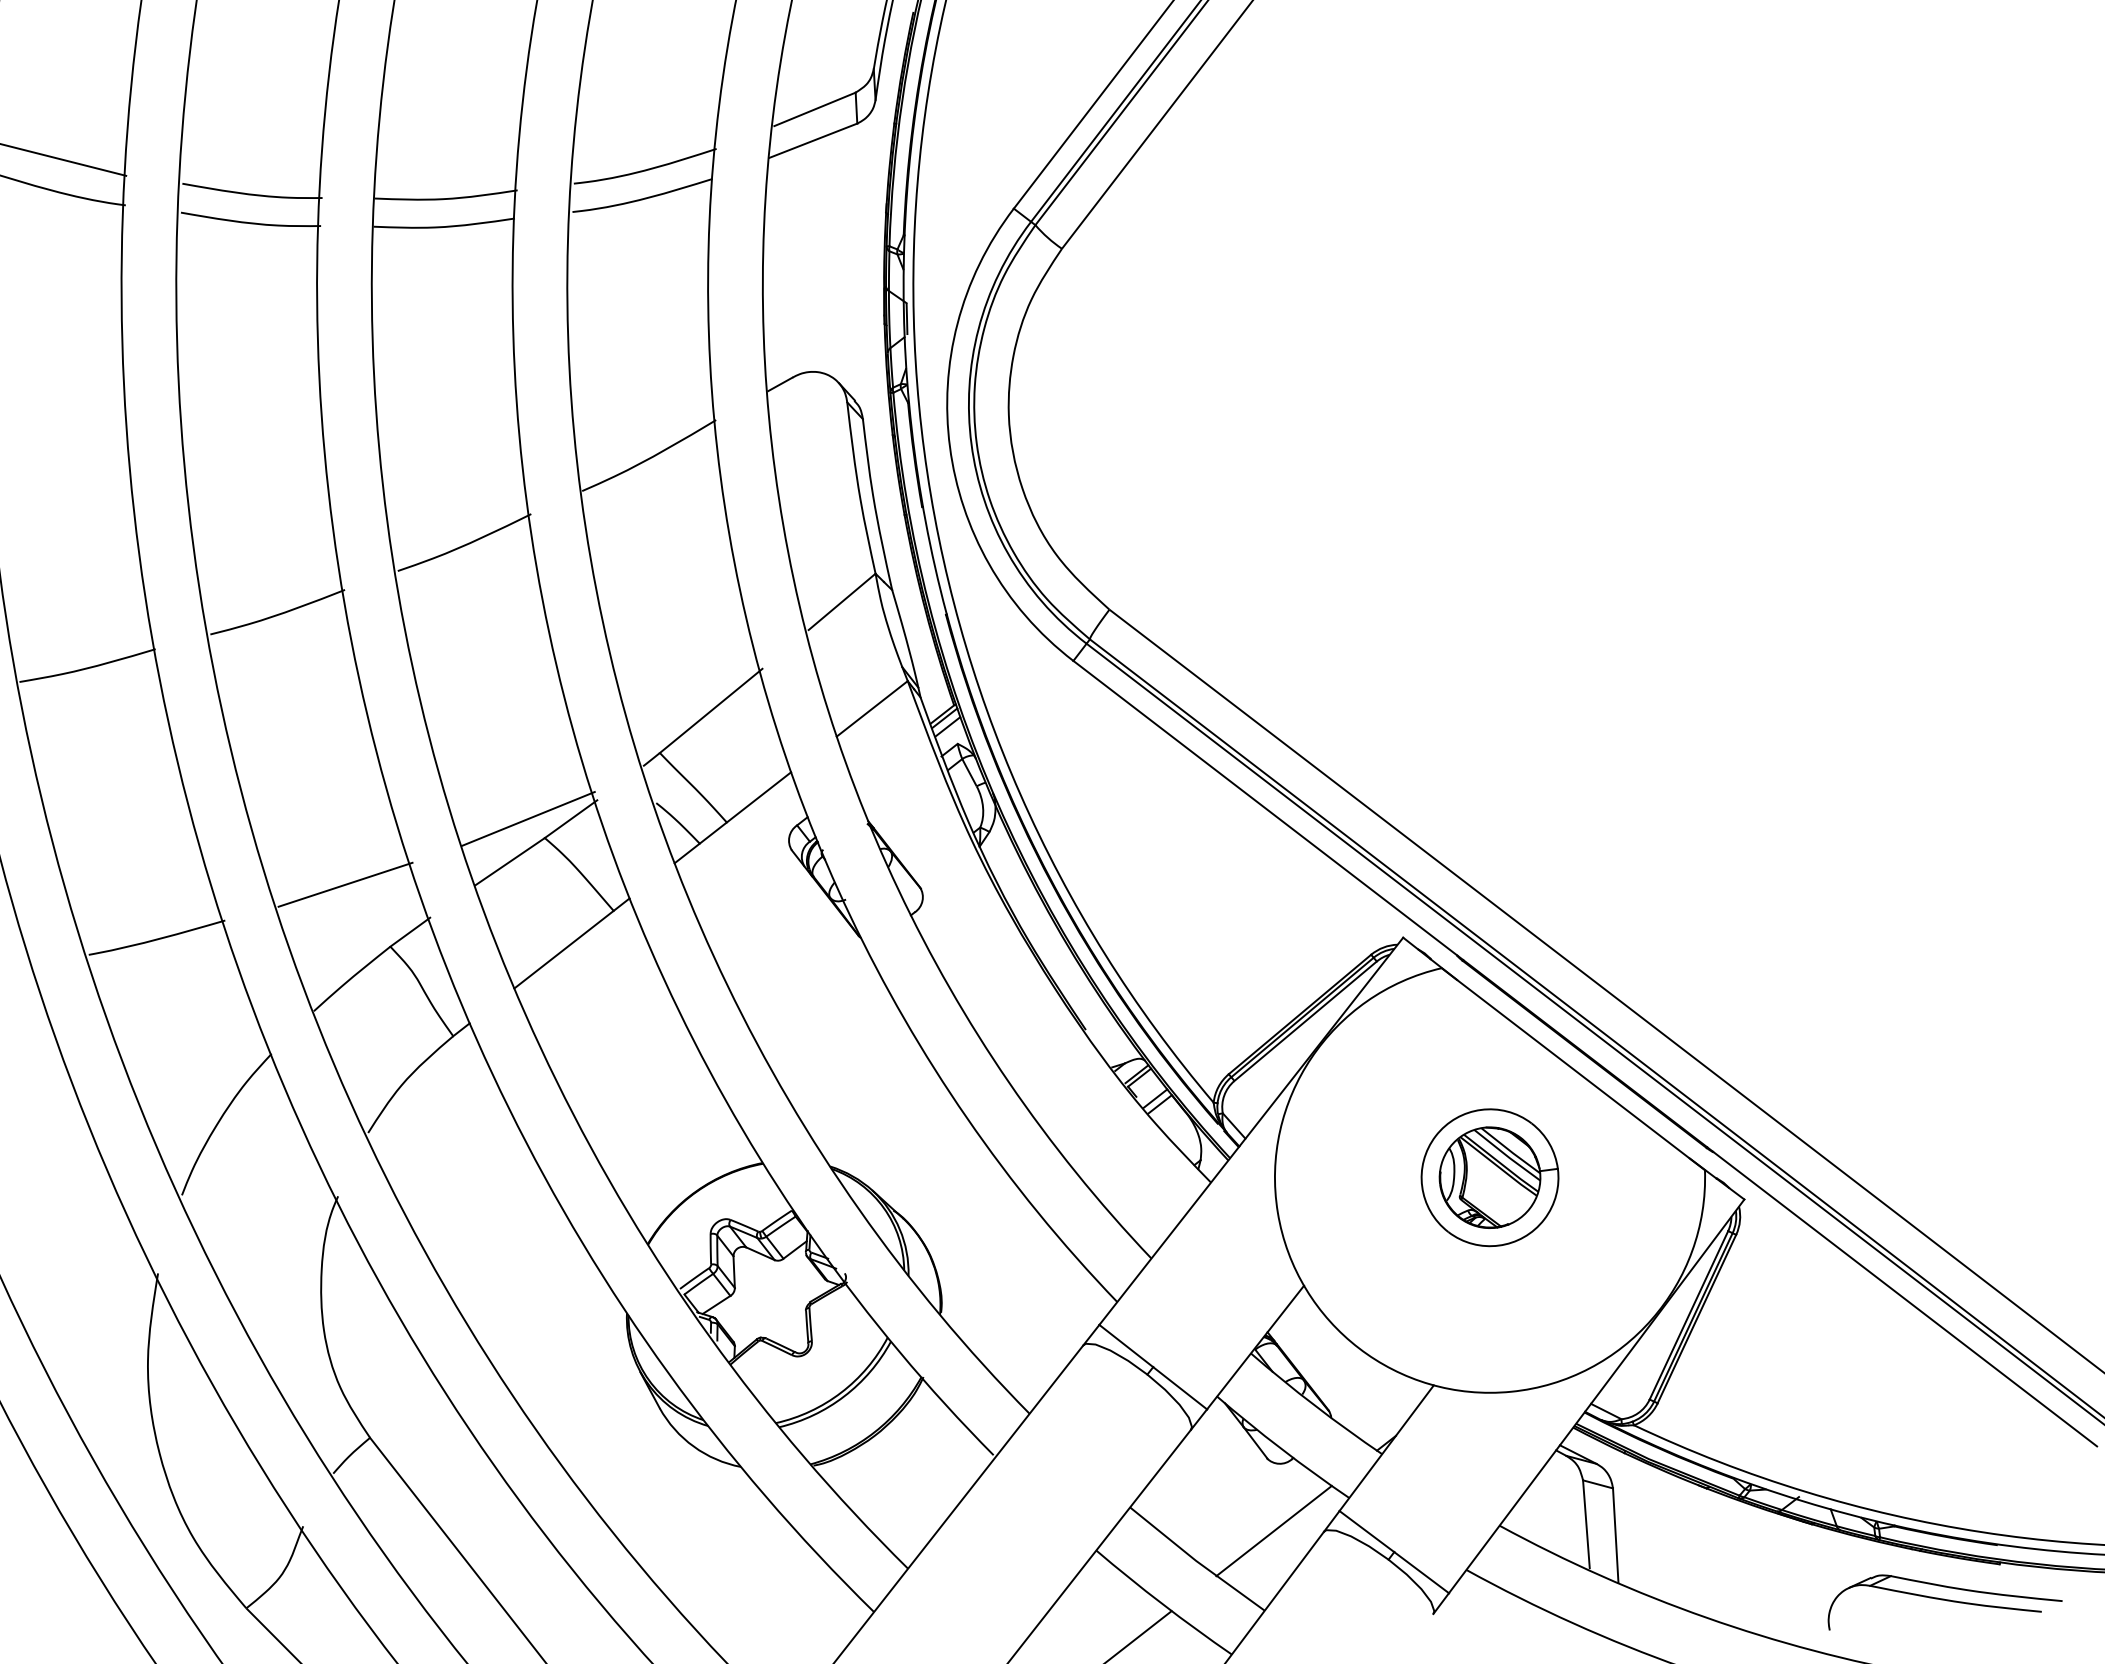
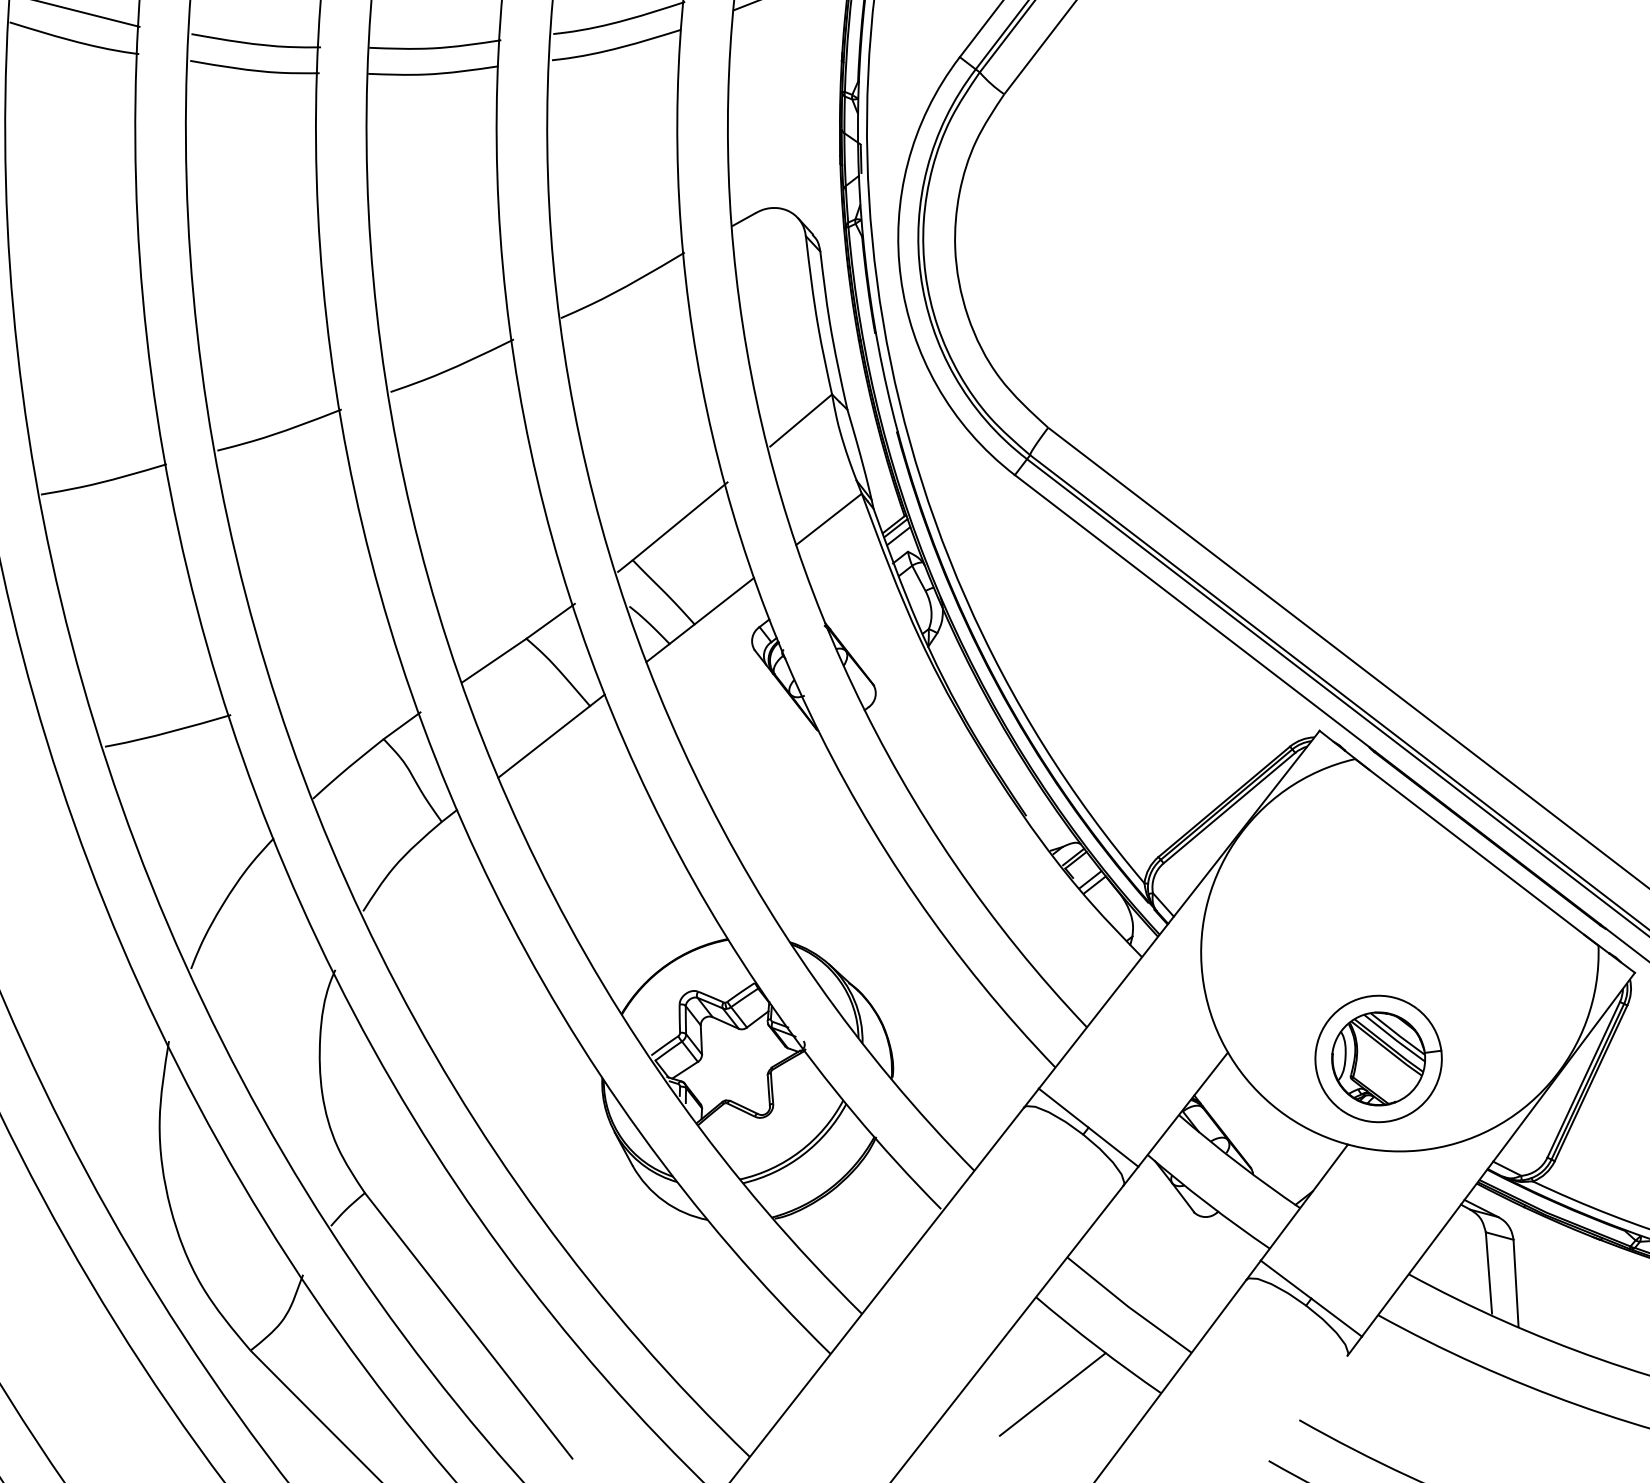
line: (528, 818) -> (511, 620), removed
line: (345, 884) -> (342, 681), removed
part: (1489, 1177) -> (1378, 1058), moved
line: (1273, 1530) -> (1199, 1278), removed

